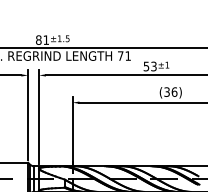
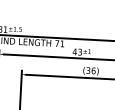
text: (146, 66) -> (74, 51), 53 -> 43

